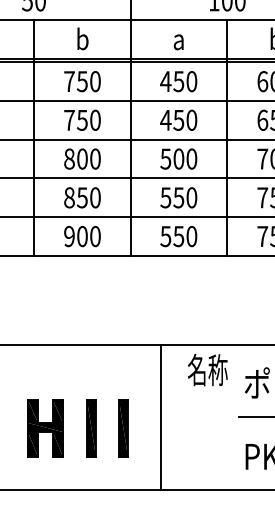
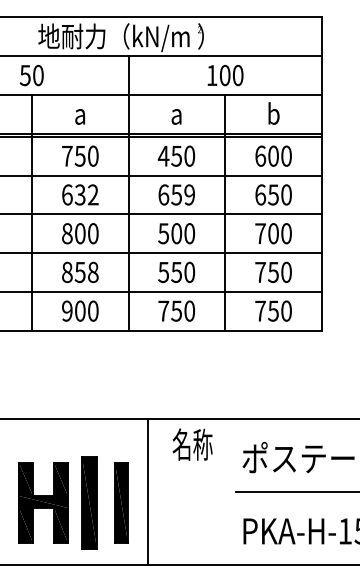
text: (82, 38) -> (80, 113), b -> a
text: (82, 119) -> (80, 194), 750 -> 632
text: (178, 119) -> (176, 194), 450 -> 659
text: (95, 197) -> (93, 272), 850 -> 858
text: (165, 235) -> (163, 310), 550 -> 750
text: (207, 369) -> (192, 444), moved
line: (160, 416) -> (147, 491), moved
part: (45, 428) -> (43, 503), size x1.4
part: (91, 428) -> (89, 503), size x1.6
part: (123, 428) -> (121, 503), size x1.4

